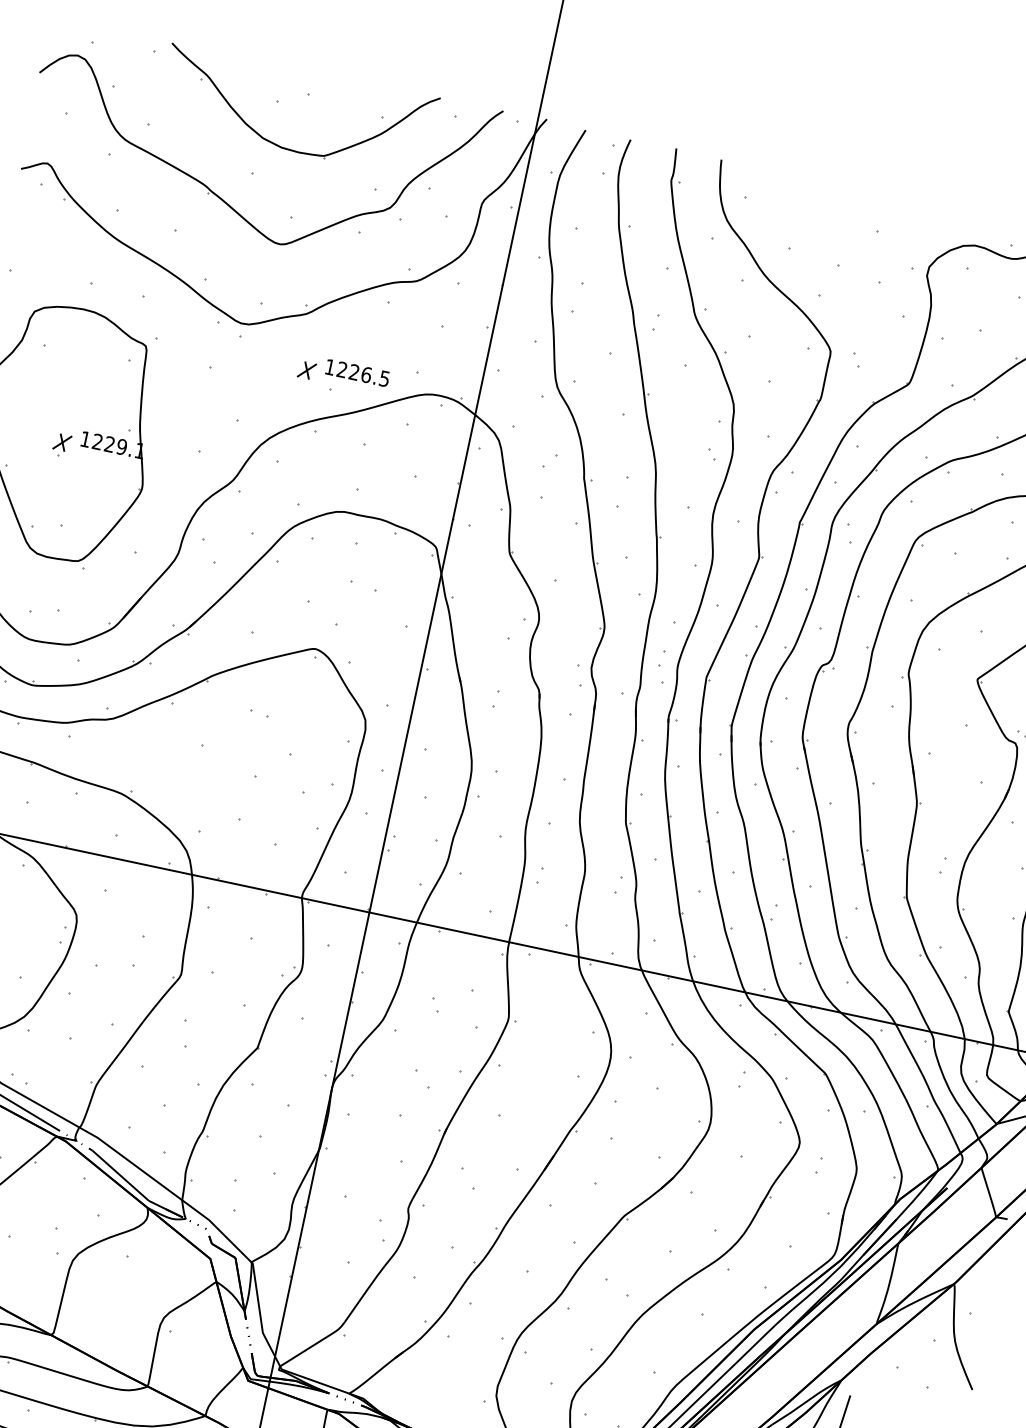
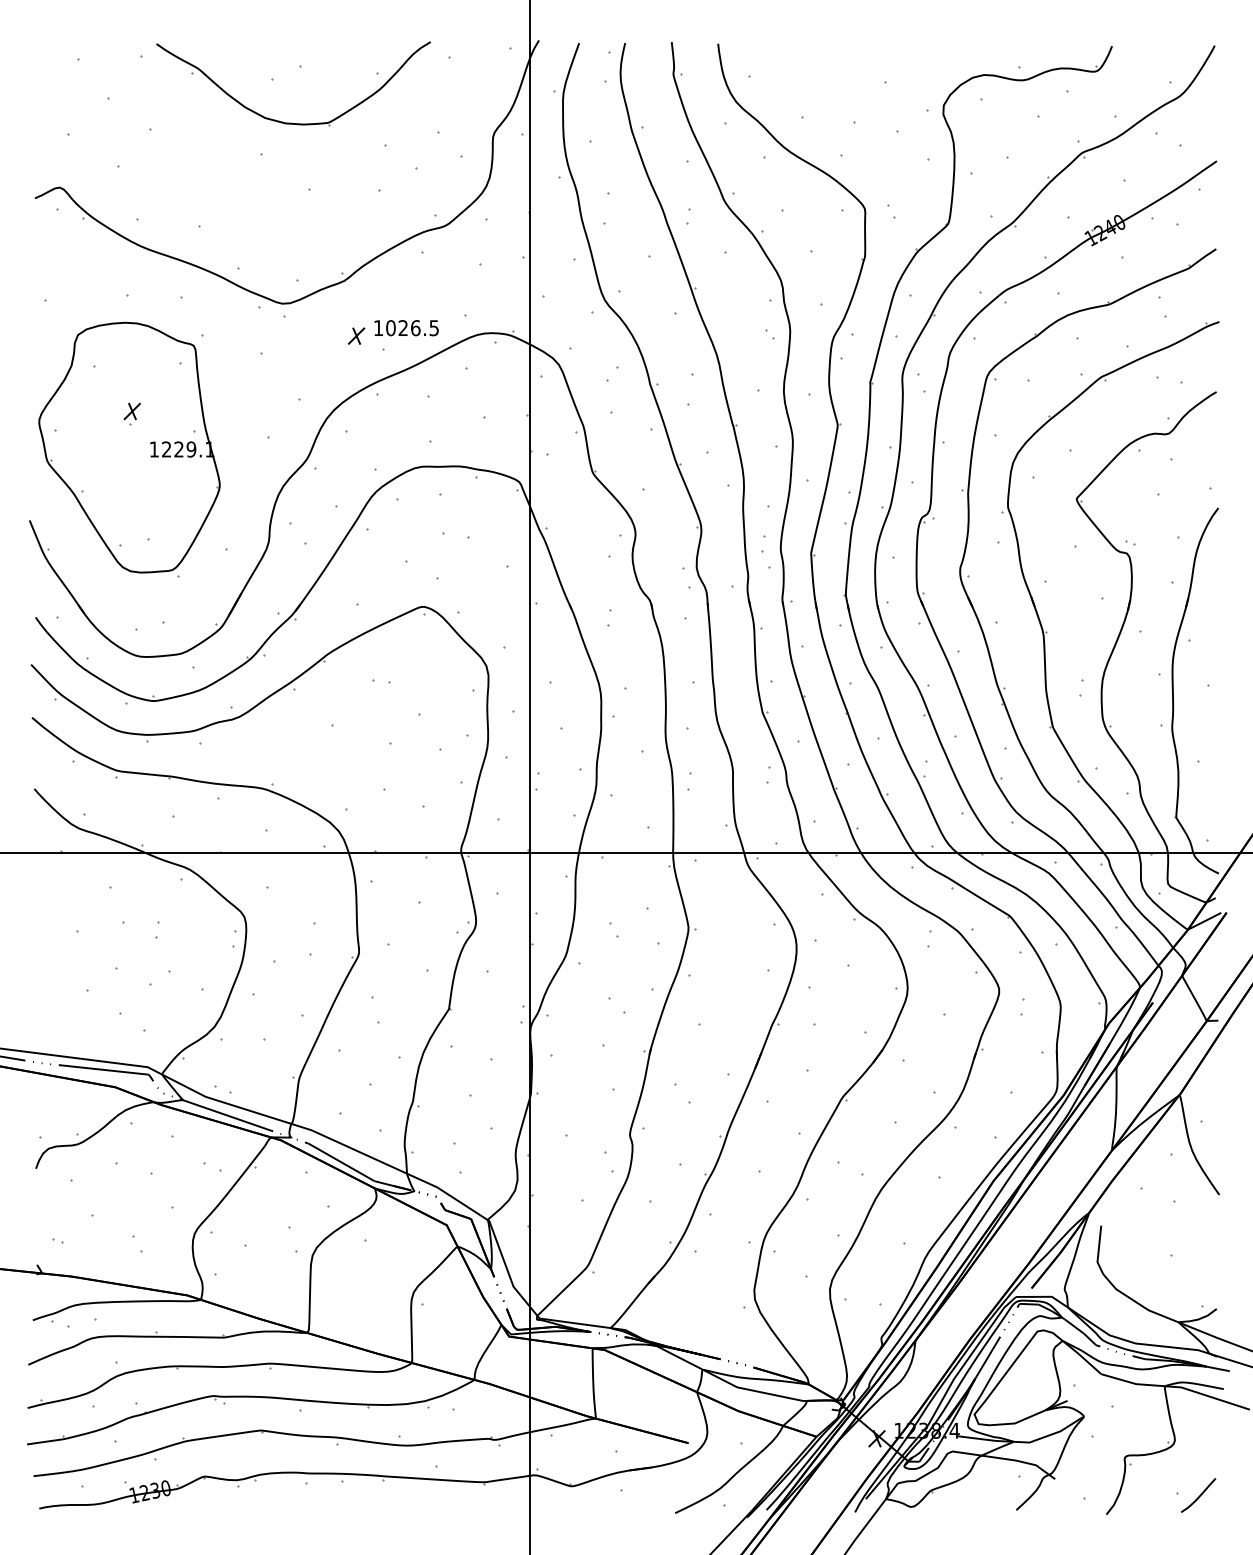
part: (219, 195) -> (234, 183), removed
text: (341, 370) -> (390, 328), 1226.5 -> 1026.5
part: (61, 444) -> (131, 413), moved

